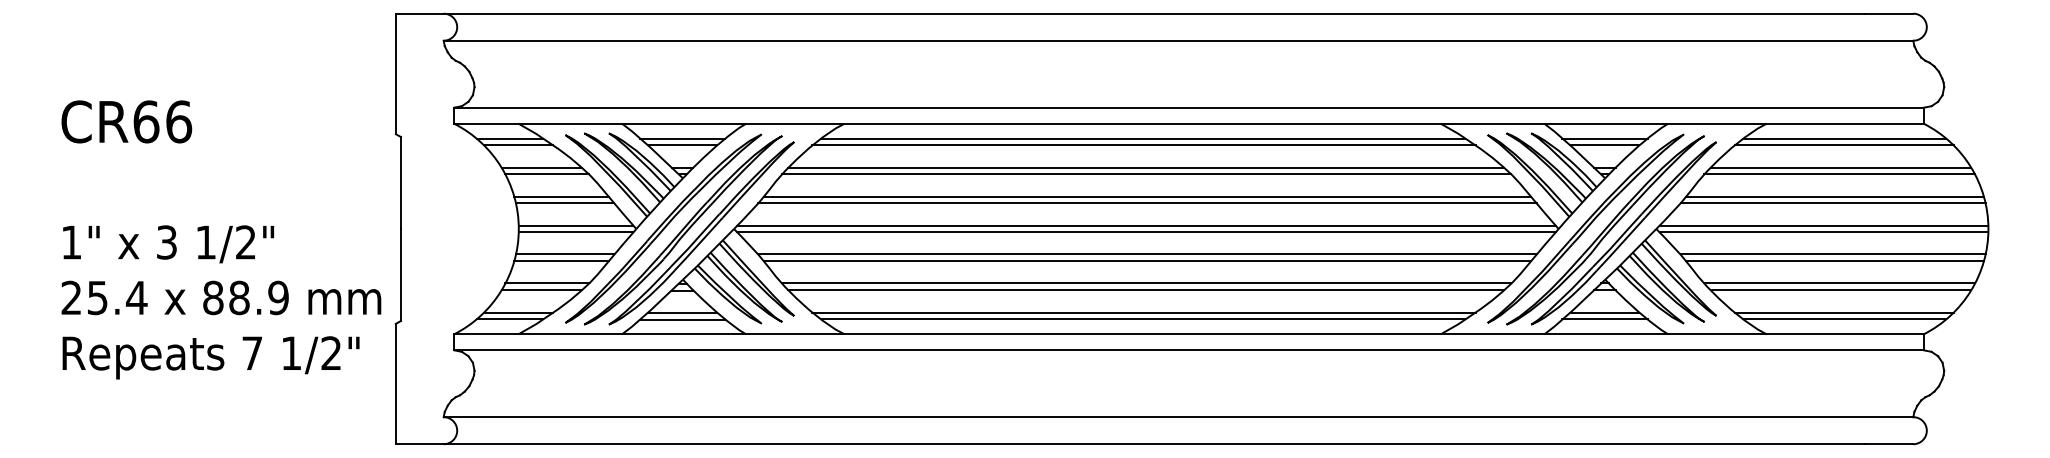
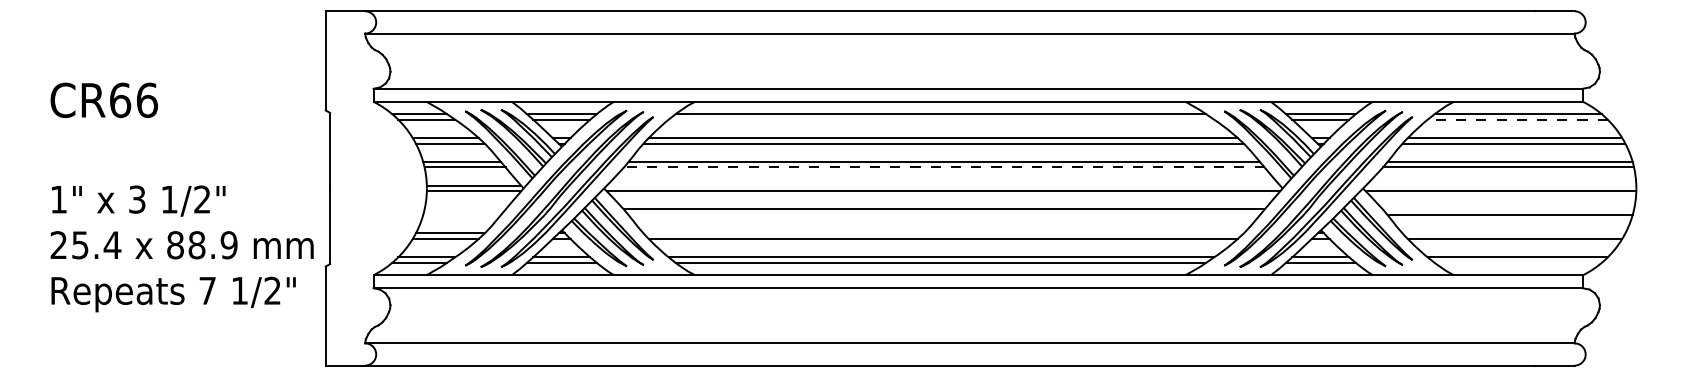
line: (1144, 145) -> (941, 119), removed
line: (1843, 145) -> (1517, 119), solid -> dashed
line: (1146, 203) -> (943, 167), solid -> dashed
line: (1146, 225) -> (943, 185), removed
line: (1823, 225) -> (1500, 185), removed
line: (564, 254) -> (464, 209), removed
line: (1833, 254) -> (1508, 209), removed
line: (560, 261) -> (461, 215), removed
line: (1146, 261) -> (943, 215), removed
line: (1146, 283) -> (943, 233), removed
line: (1839, 283) -> (1513, 233), removed
line: (1843, 318) -> (1517, 262), removed

